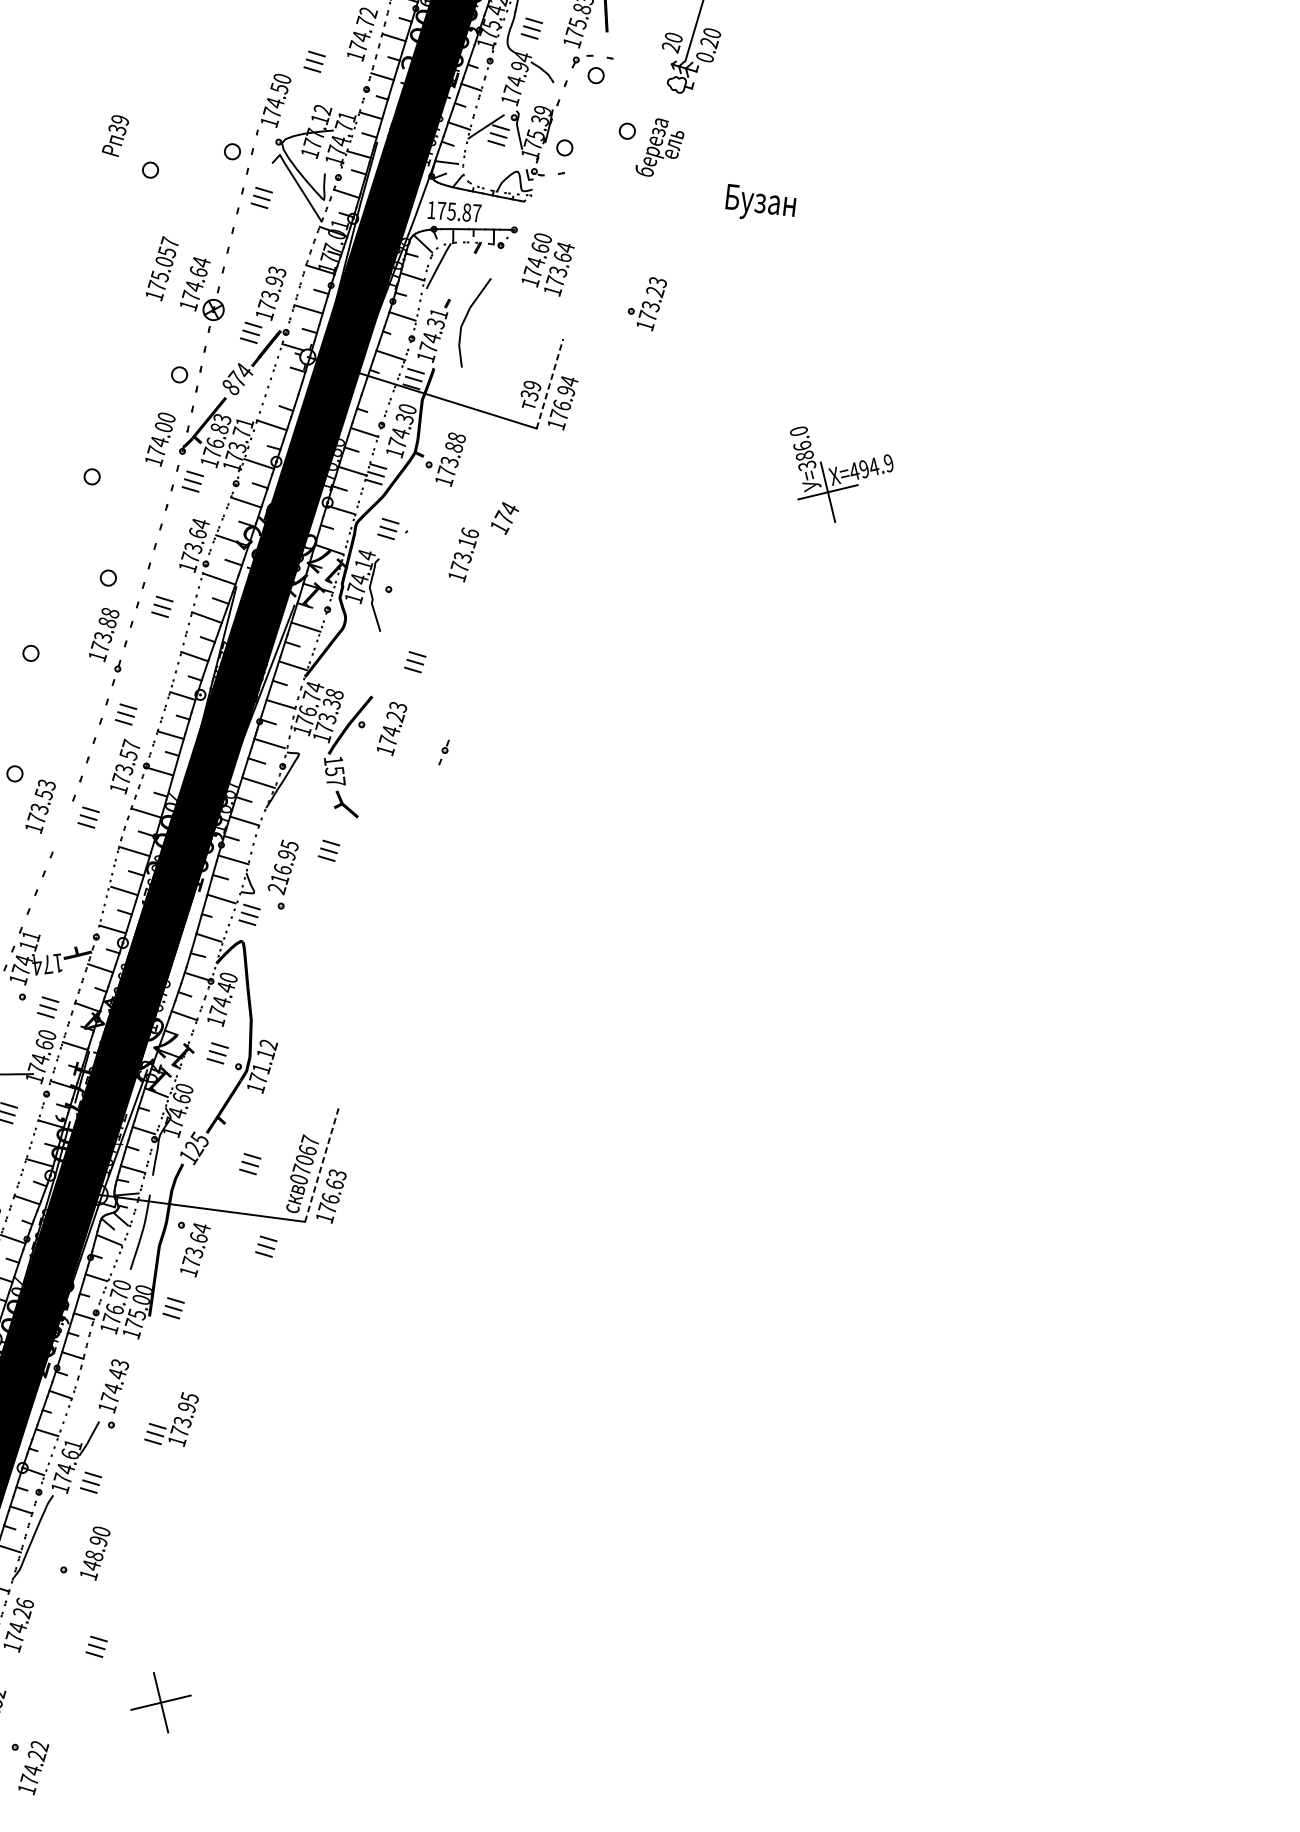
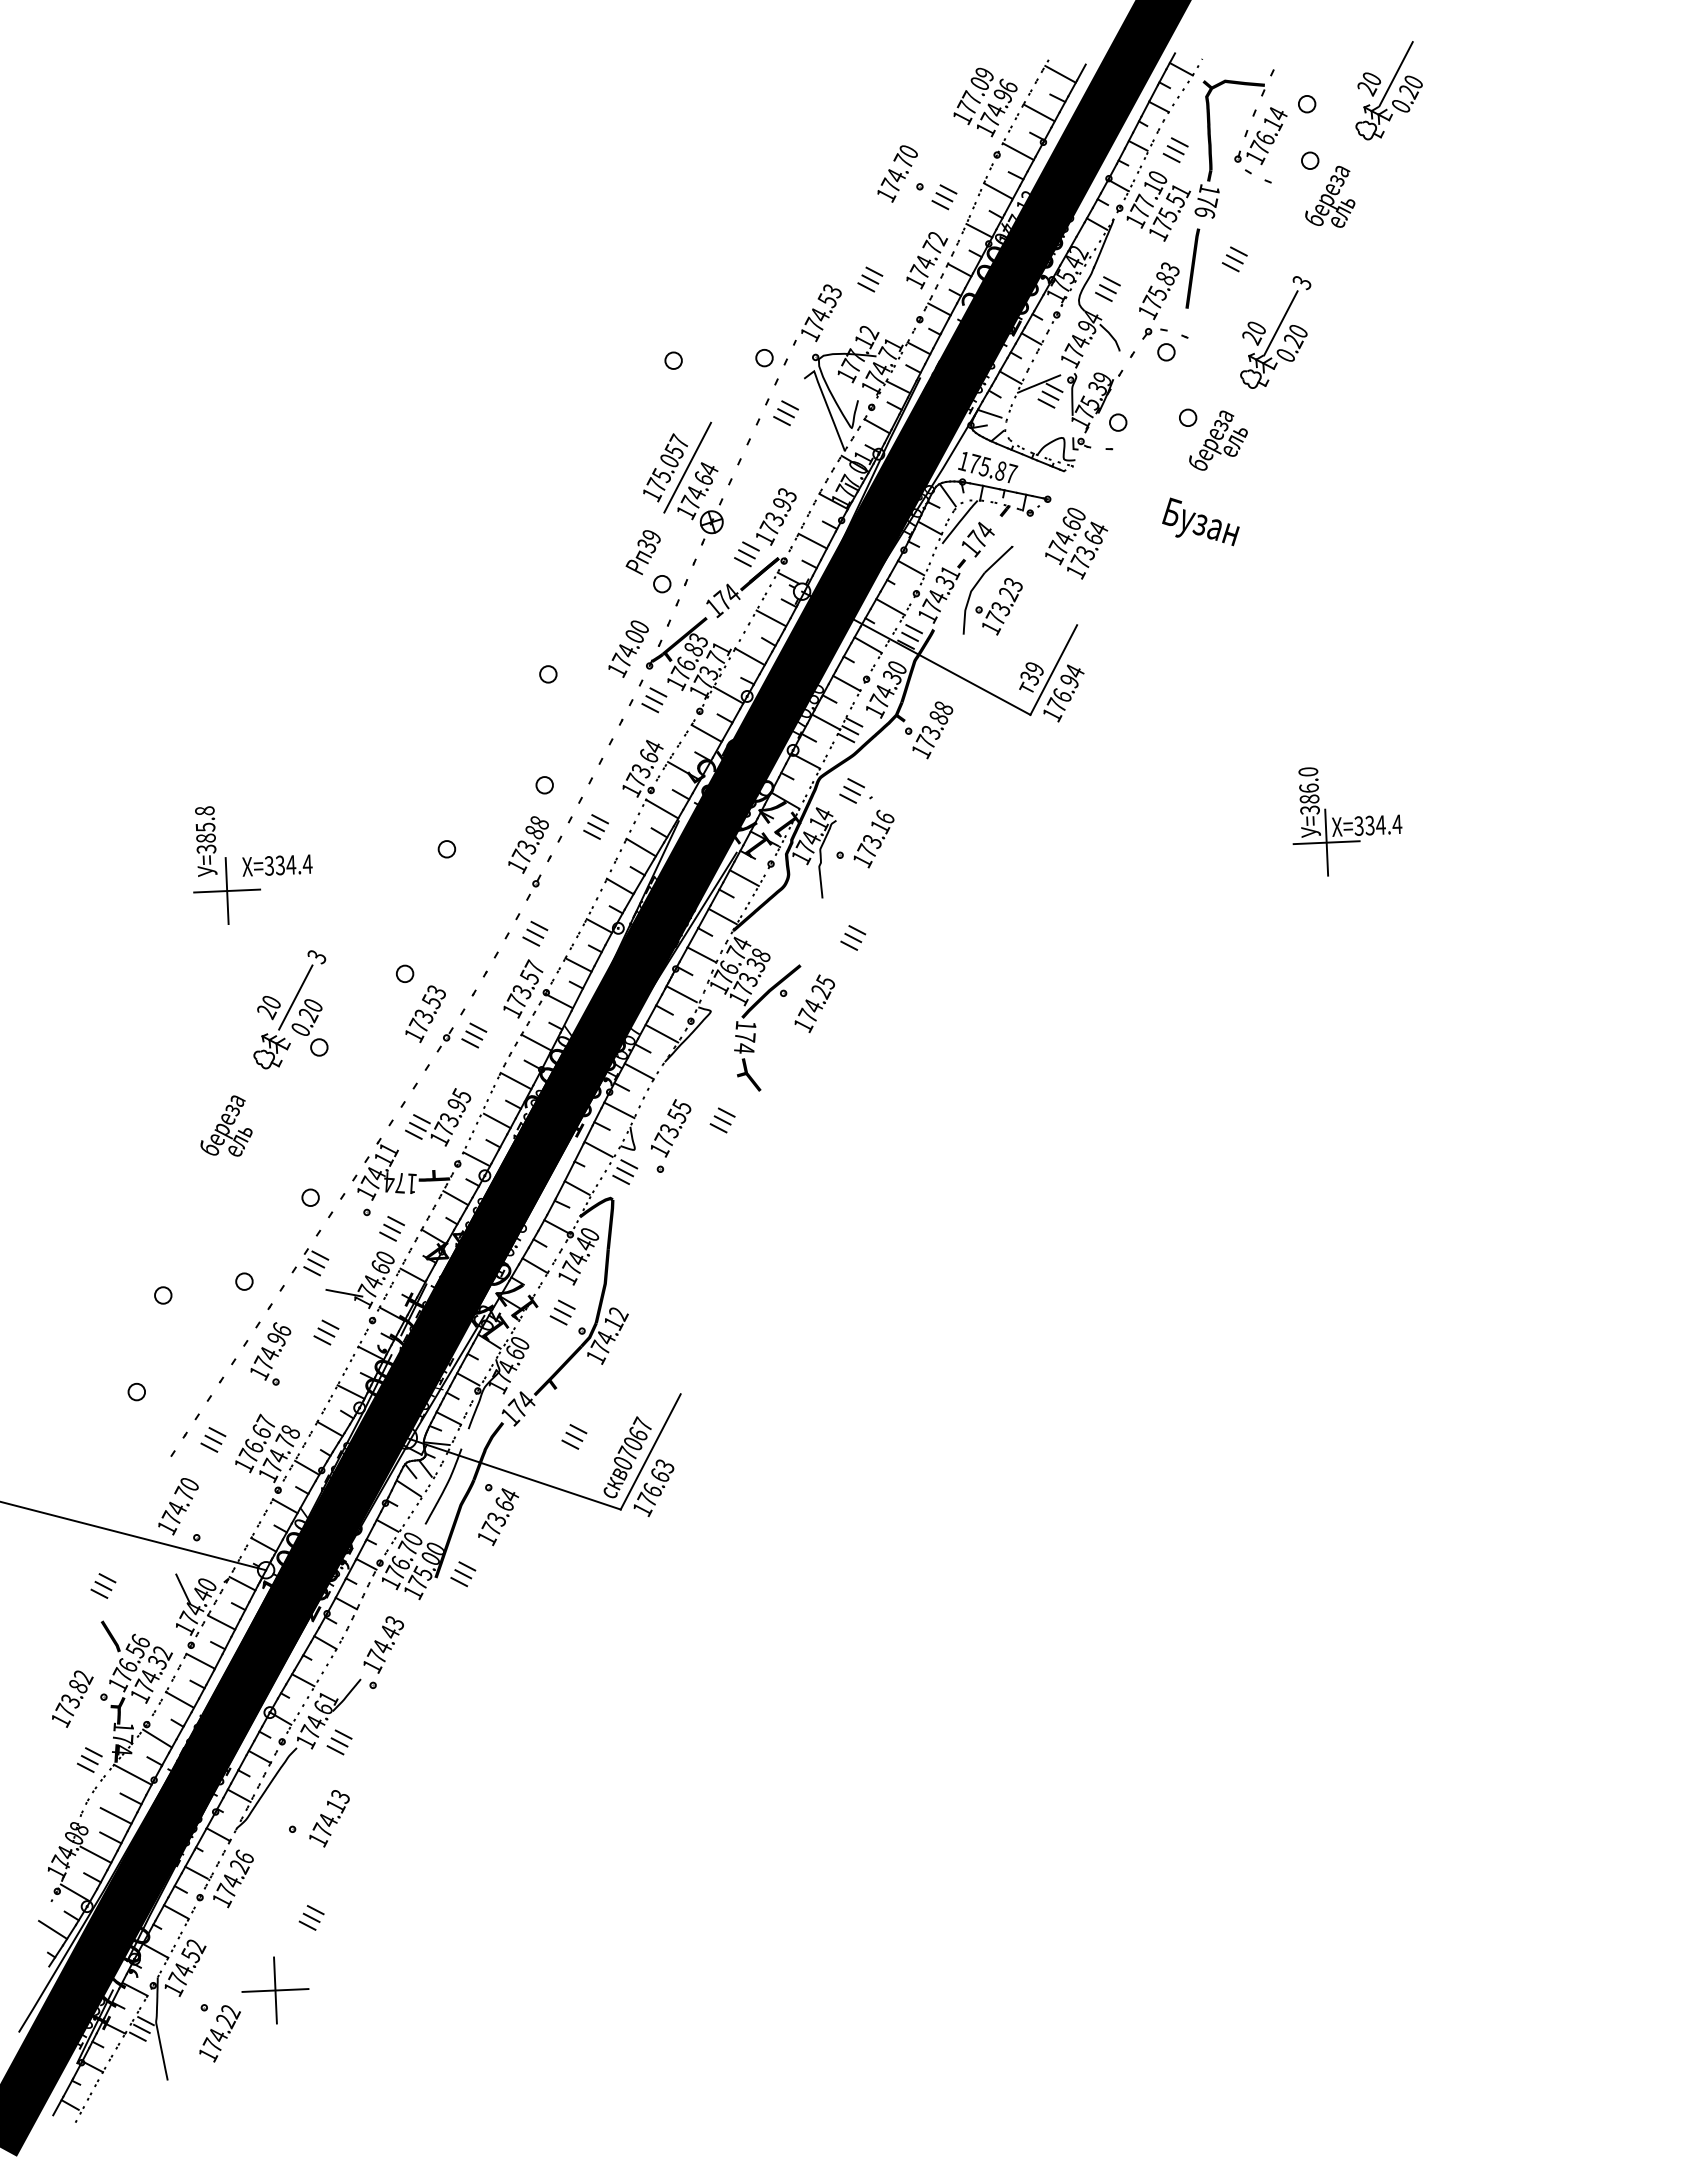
text: (282, 79) -> (832, 291), 174.50 -> 174.53
text: (114, 136) -> (642, 552), moved
text: (759, 200) -> (1200, 521), moved
line: (181, 264) -> (687, 467), added
part: (648, 304) -> (998, 606), moved
line: (549, 384) -> (1053, 670), dashed -> solid
line: (283, 386) -> (770, 618), added
text: (231, 387) -> (714, 608), 874 -> 174
line: (376, 393) -> (867, 644), added
text: (871, 466) -> (1378, 824), =494.9 -> =334.4
text: (505, 518) -> (978, 539), moved
text: (463, 554) -> (873, 838), moved
text: (397, 704) -> (825, 979), 174.23 -> 174.25
part: (443, 752) -> (444, 1039), moved
text: (335, 776) -> (744, 1042), 157 -> 174
text: (282, 872) -> (668, 1133), 216.95 -> 173.55
text: (262, 1069) -> (606, 1338), 171.12 -> 174.12
text: (196, 1144) -> (521, 1404), 125 -> 174
line: (321, 1163) -> (650, 1451), dashed -> solid
part: (266, 1246) -> (574, 1527), removed
part: (172, 1421) -> (438, 1117), moved
text: (95, 1548) -> (330, 1813), 148.90 -> 174.13
part: (161, 1702) -> (275, 1990), moved

